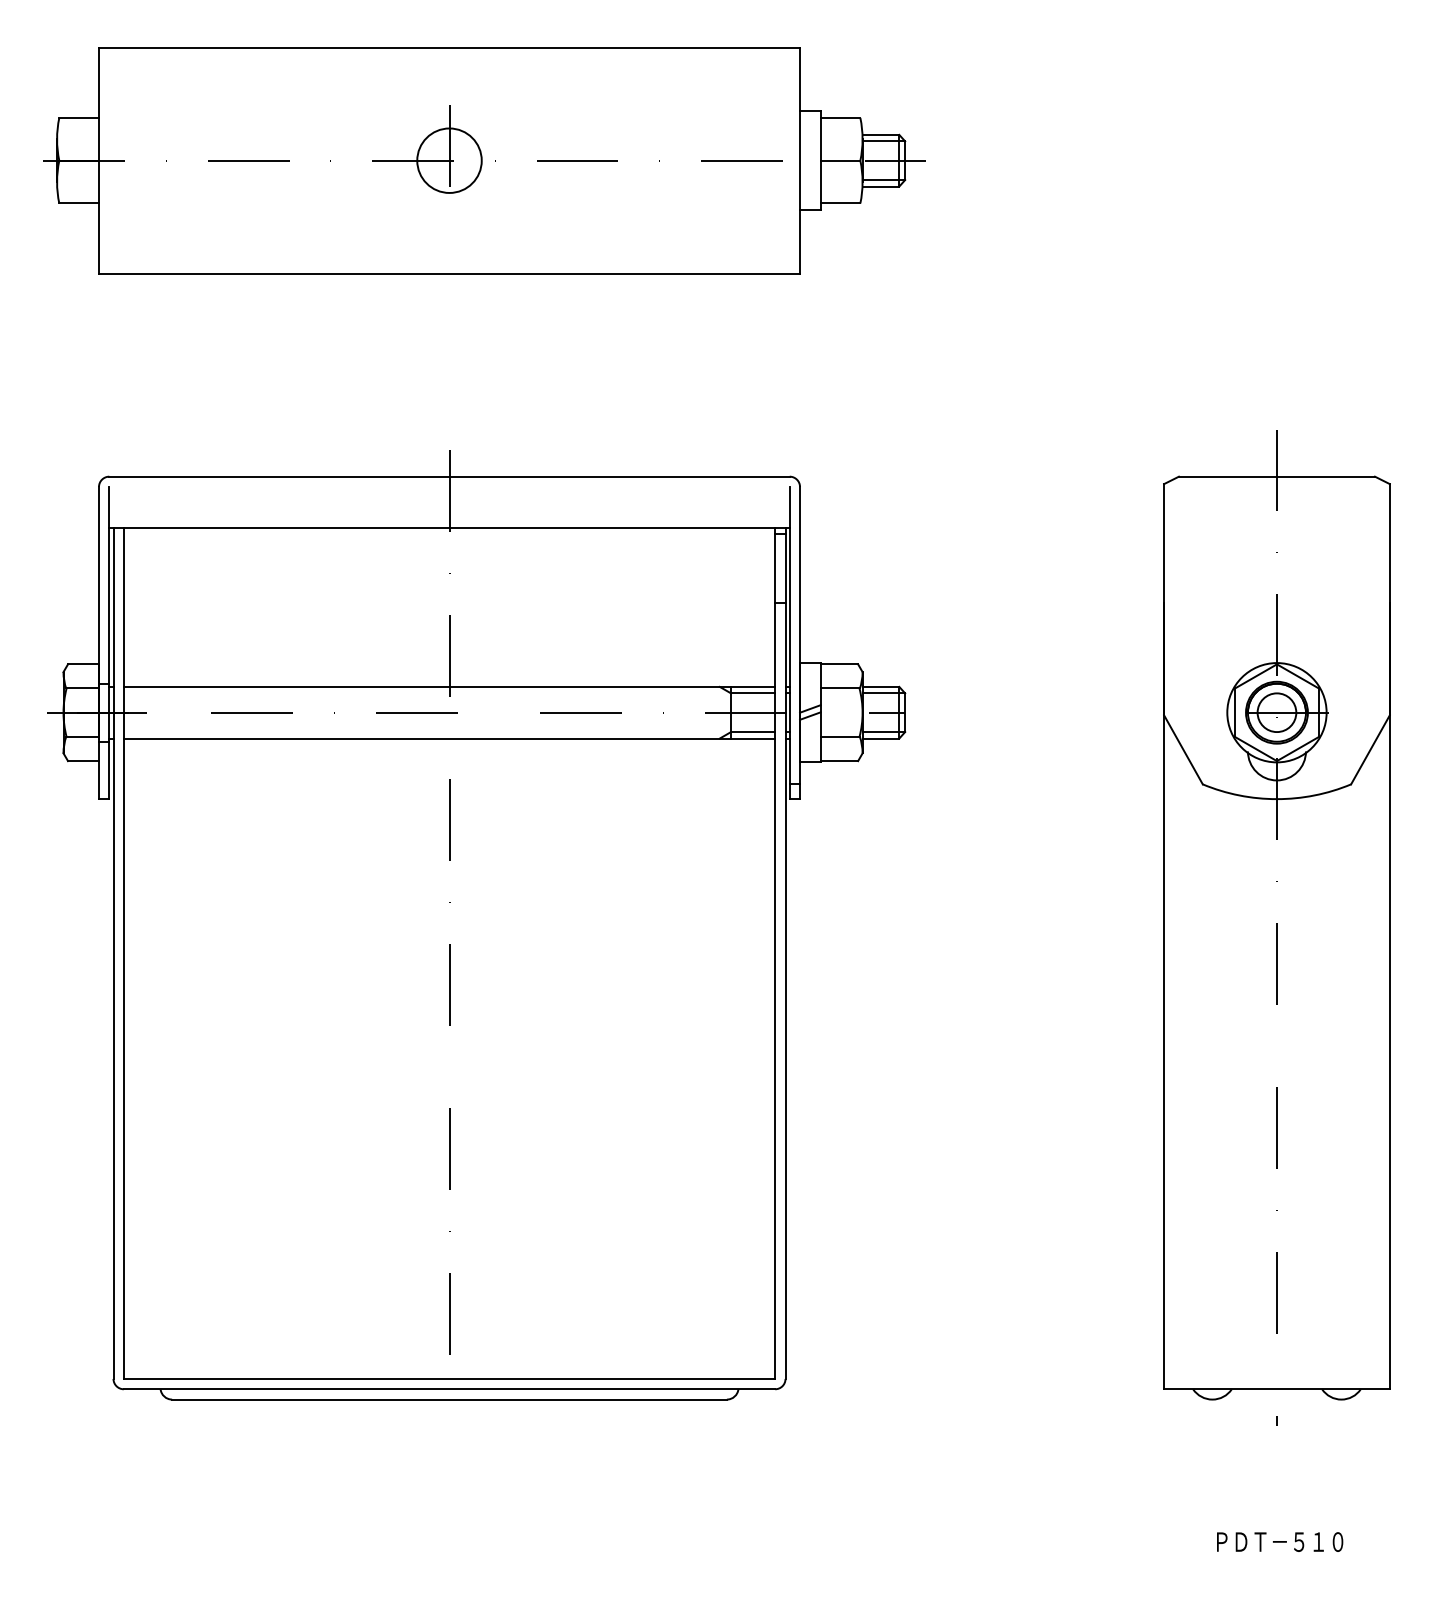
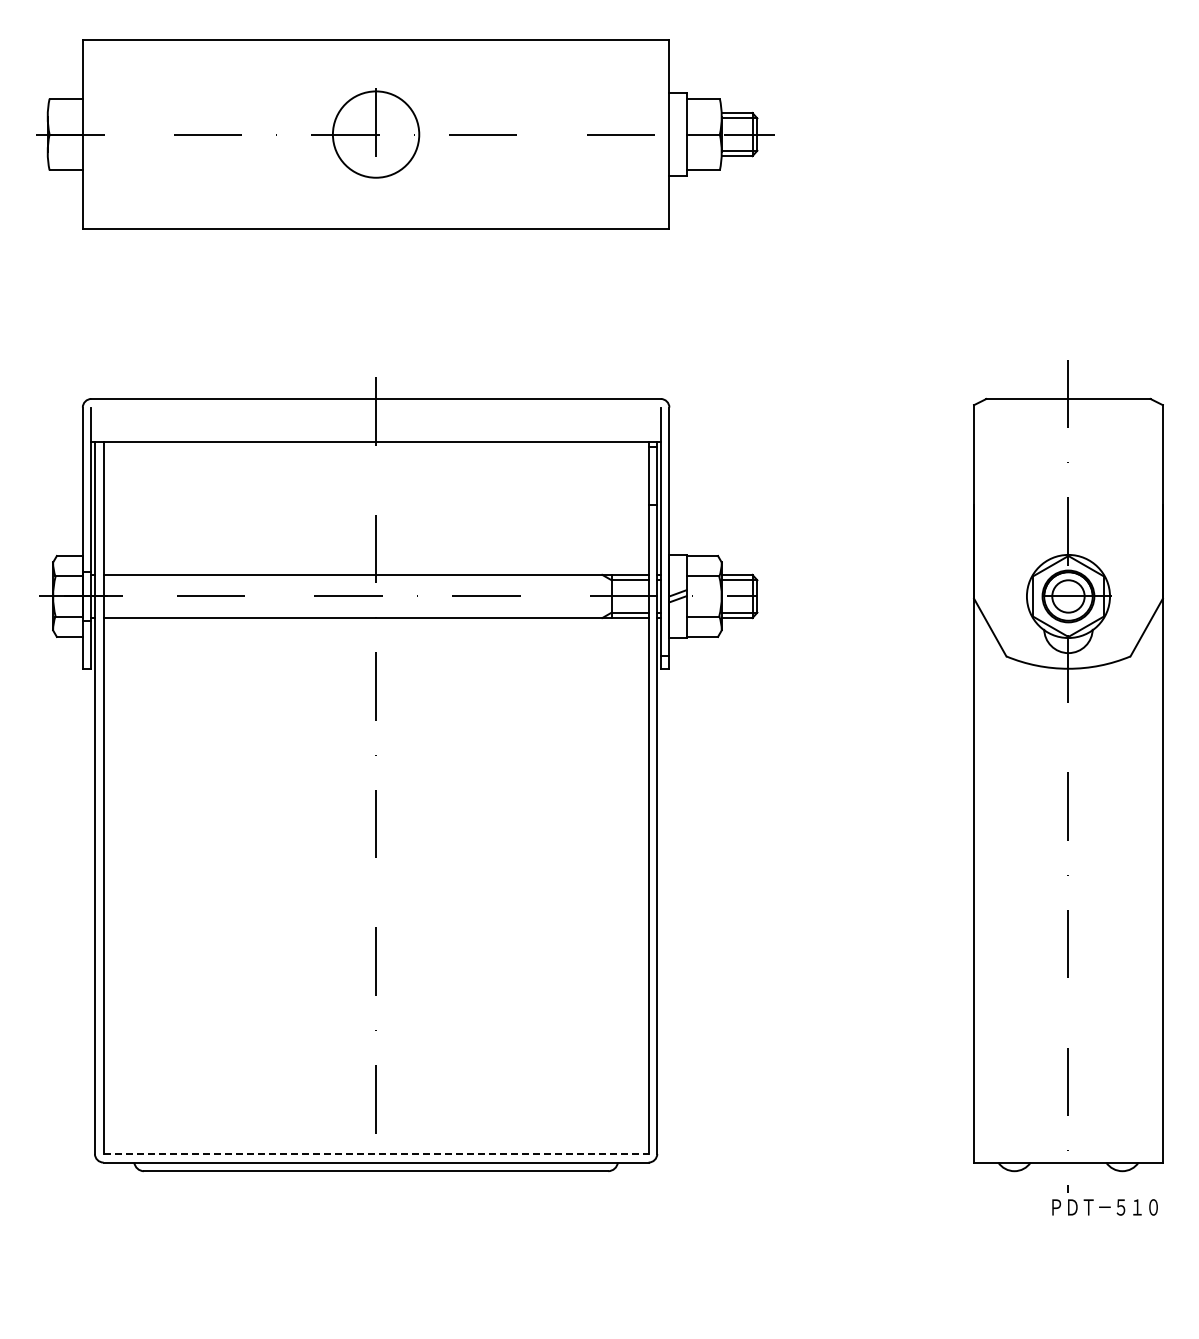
circle: (449, 160) -> (376, 134), size x1.6
line: (449, 1378) -> (376, 1153), solid -> dashed
text: (1279, 1542) -> (1104, 1207), moved

